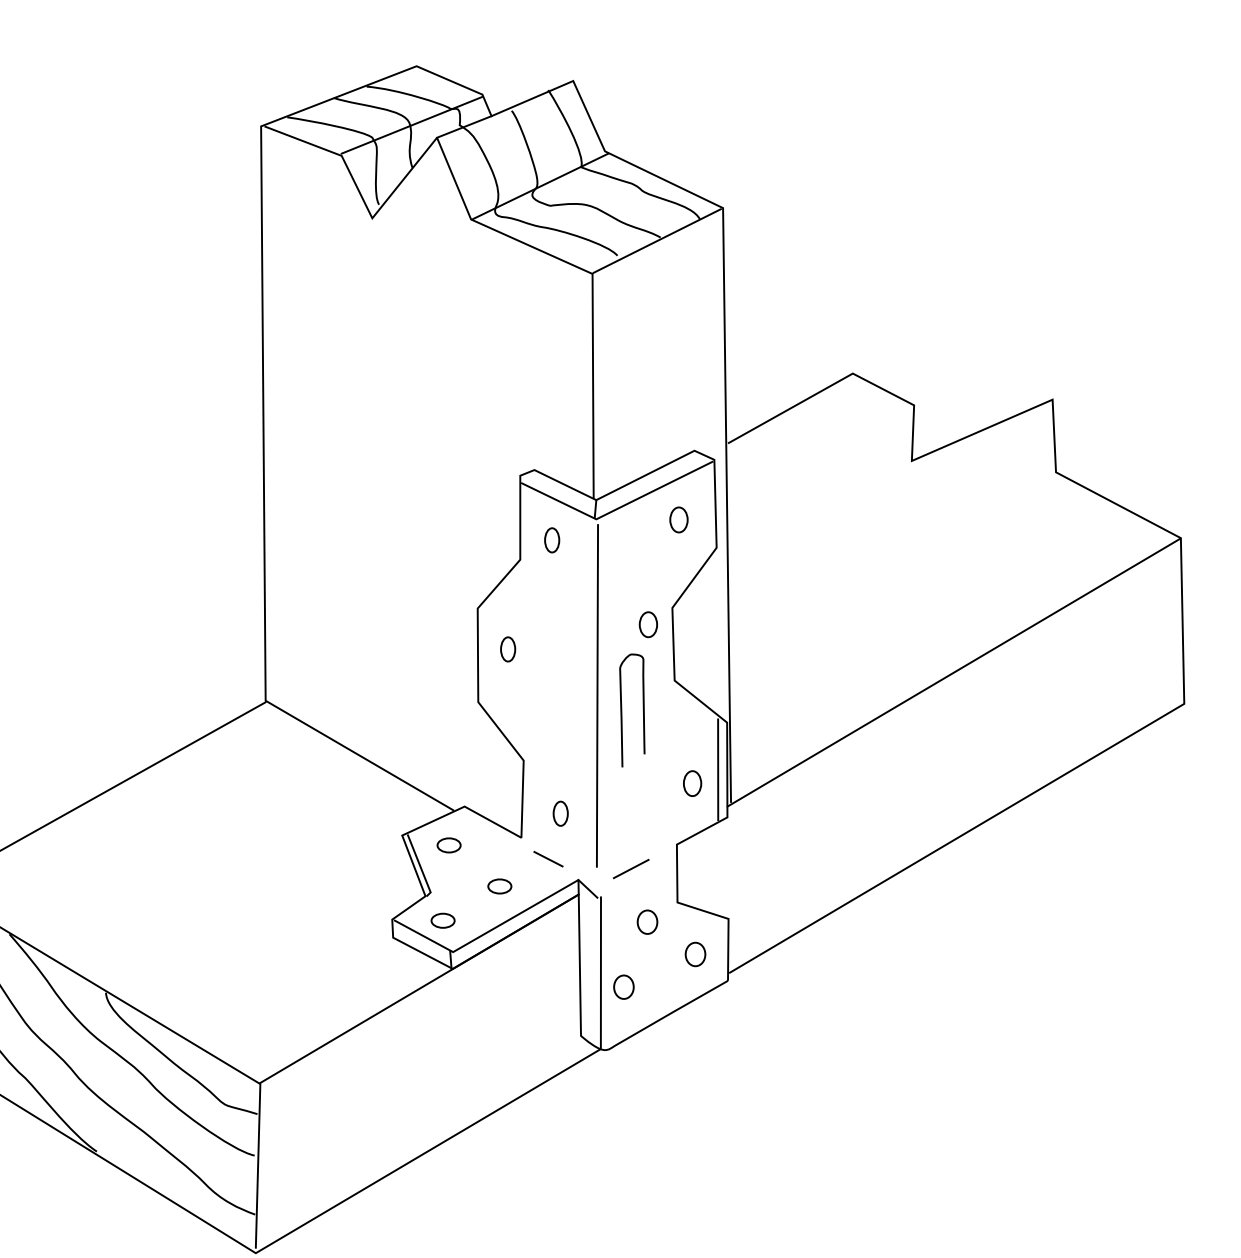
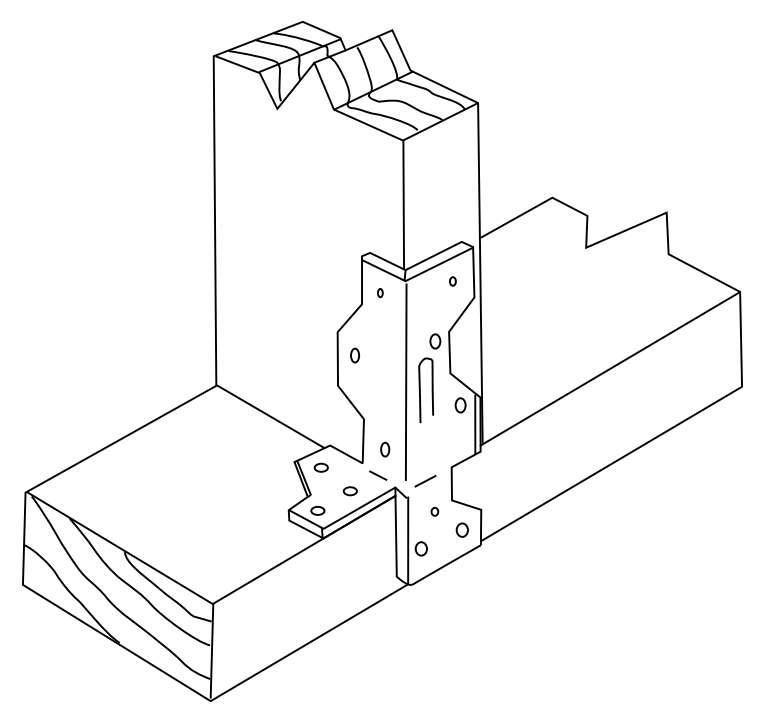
part: (678, 519) -> (452, 281), size x0.6
part: (552, 539) -> (380, 292), size x0.6
part: (692, 783) -> (460, 405), moved
part: (646, 921) -> (434, 511), size x0.6

